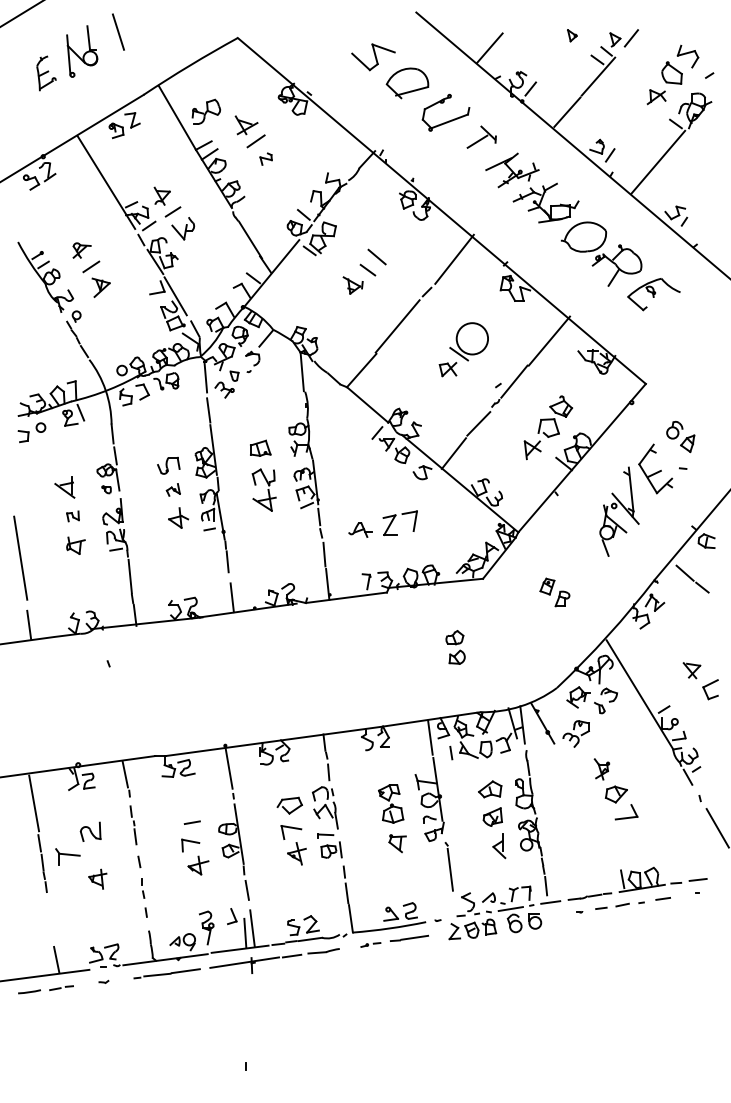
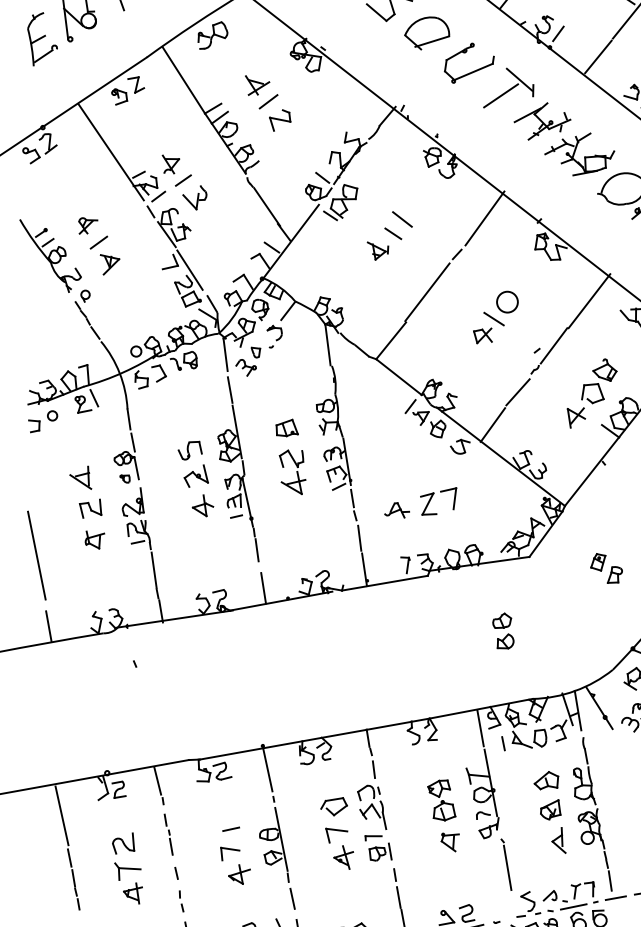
part: (46, 73) -> (42, 38), size x1.43
part: (206, 111) -> (212, 35), moved
part: (481, 136) -> (508, 86), size x1.67
part: (265, 158) -> (279, 119), size x1.67
circle: (472, 338) -> (507, 301), size x0.62
part: (173, 489) -> (196, 475), size x1.67
part: (72, 516) -> (90, 508), size x1.67
part: (67, 856) -> (127, 870), moved

